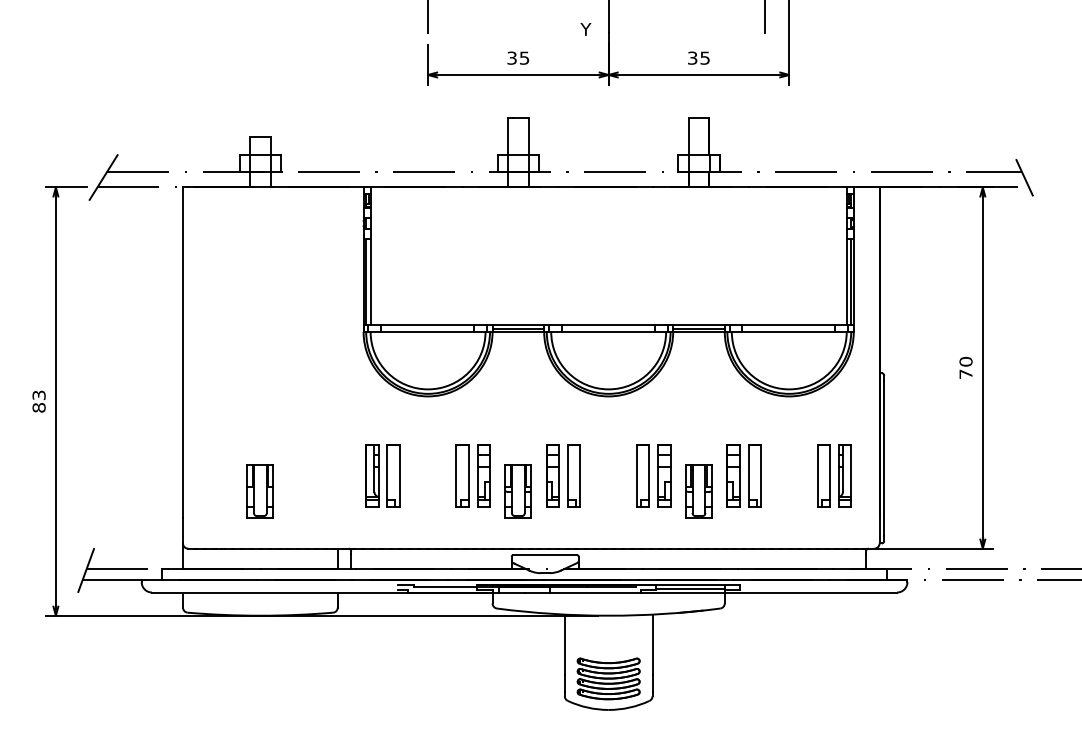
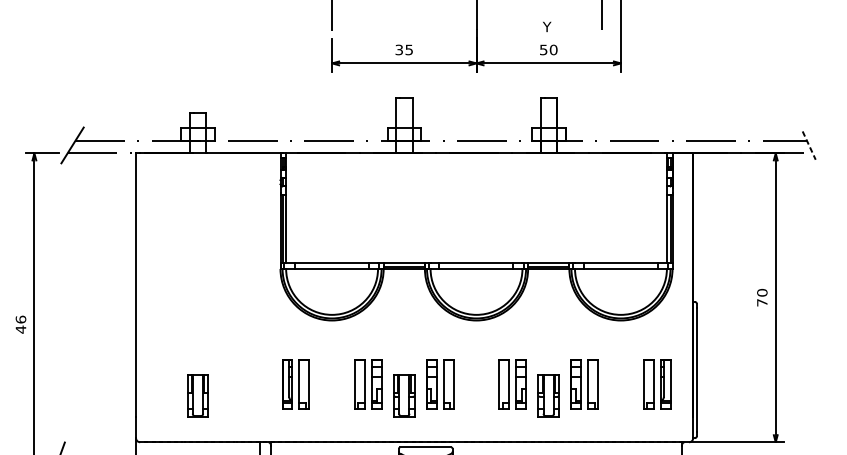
text: (585, 29) -> (546, 27), moved
text: (699, 57) -> (549, 49), 35 -> 50
line: (1024, 178) -> (809, 146), solid -> dashed
text: (38, 401) -> (20, 324), 83 -> 46

